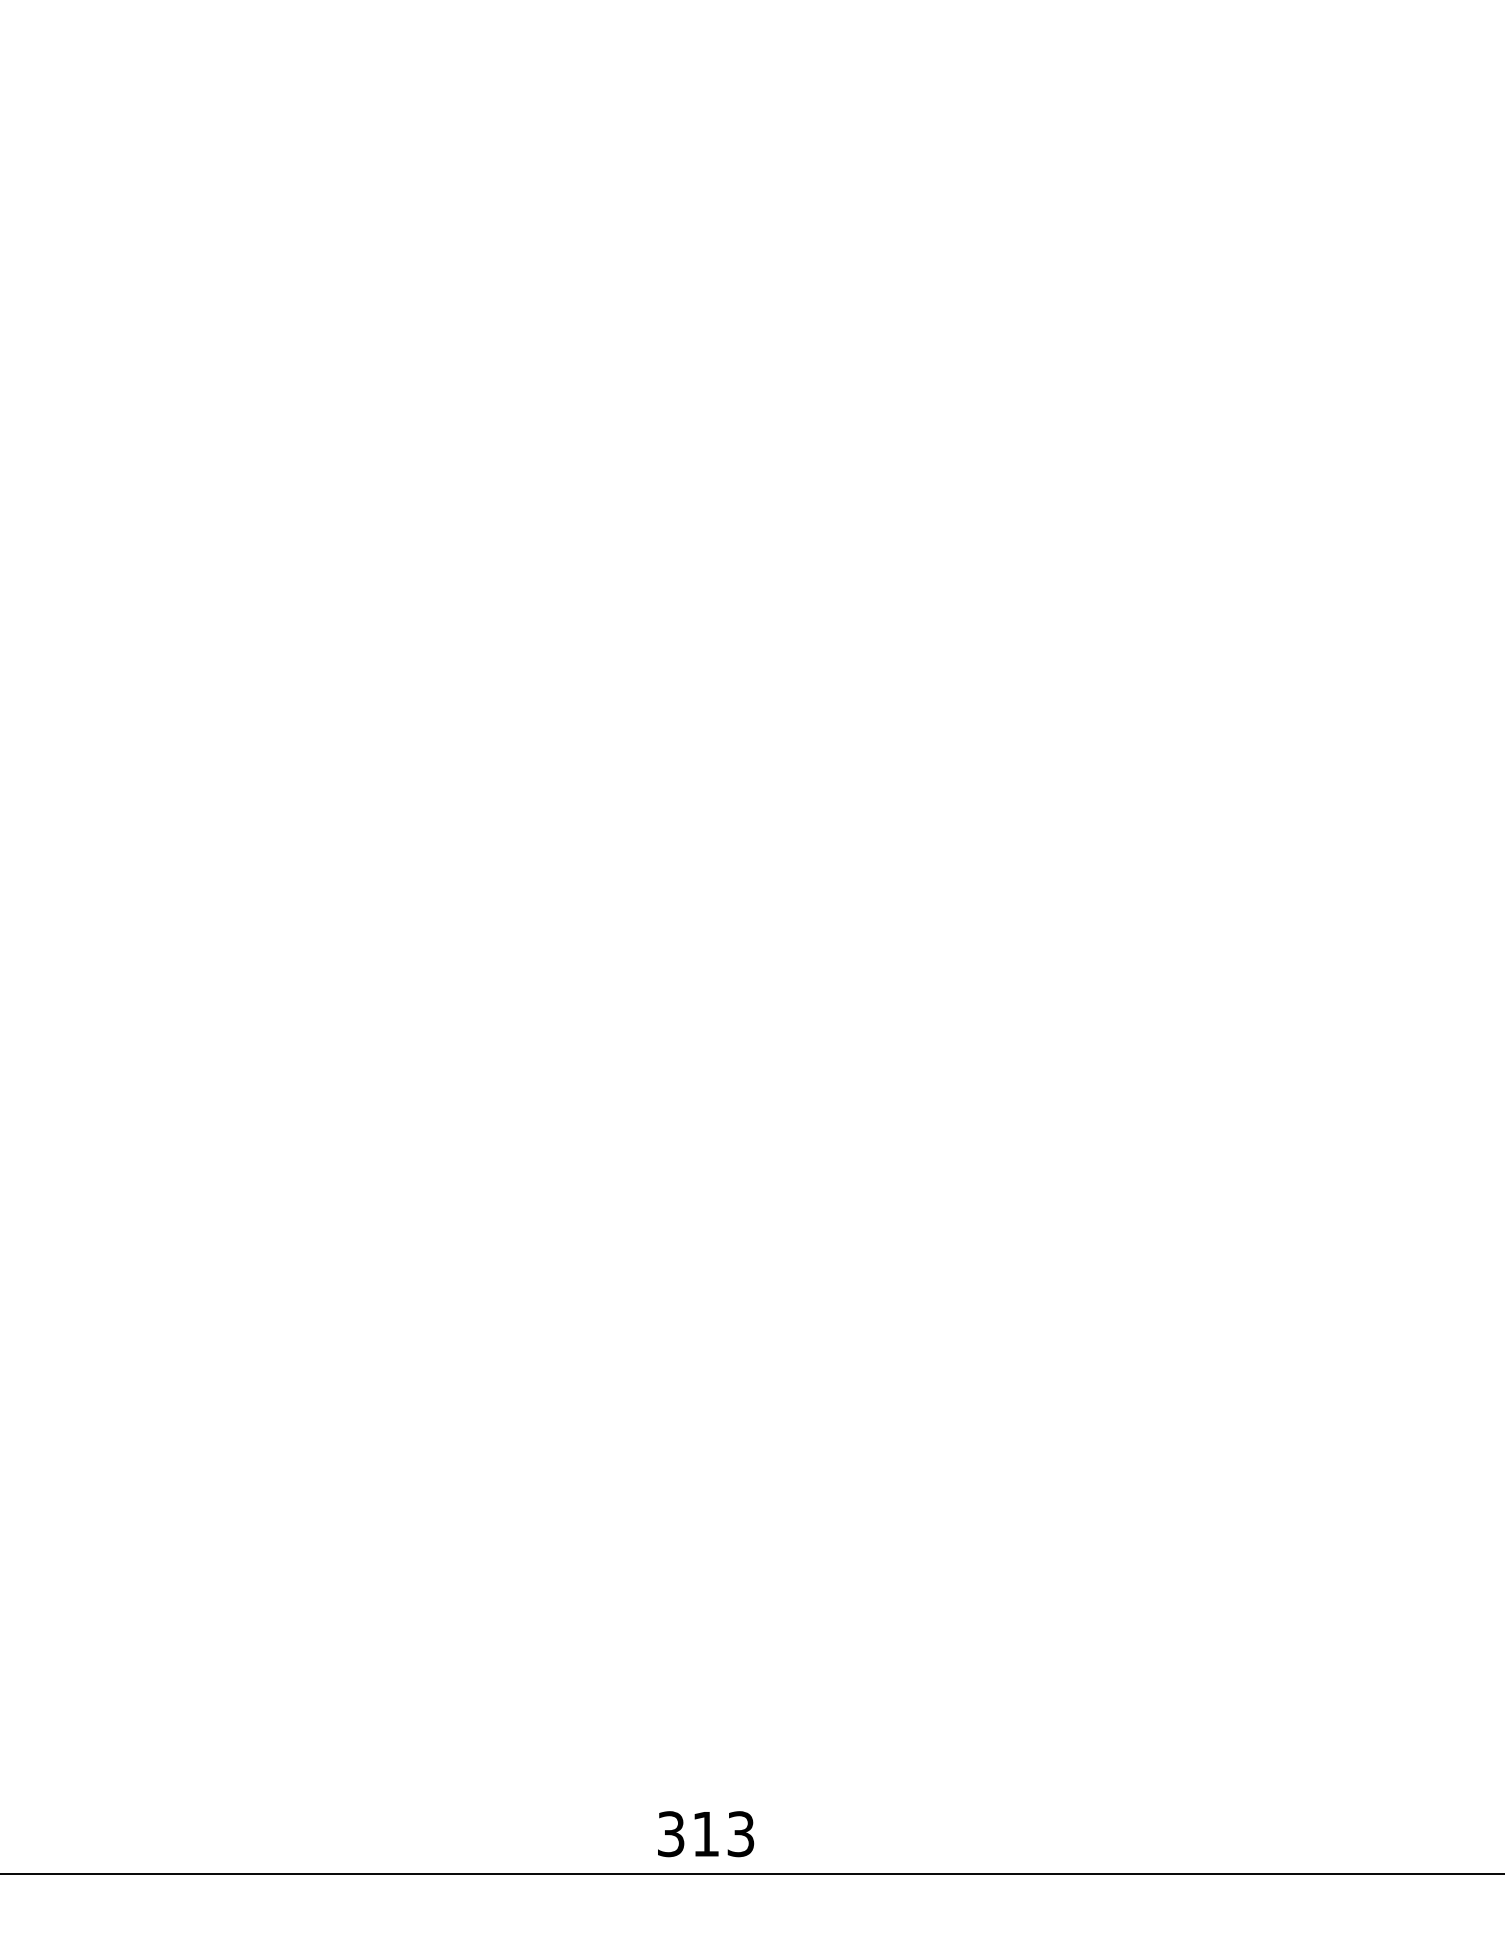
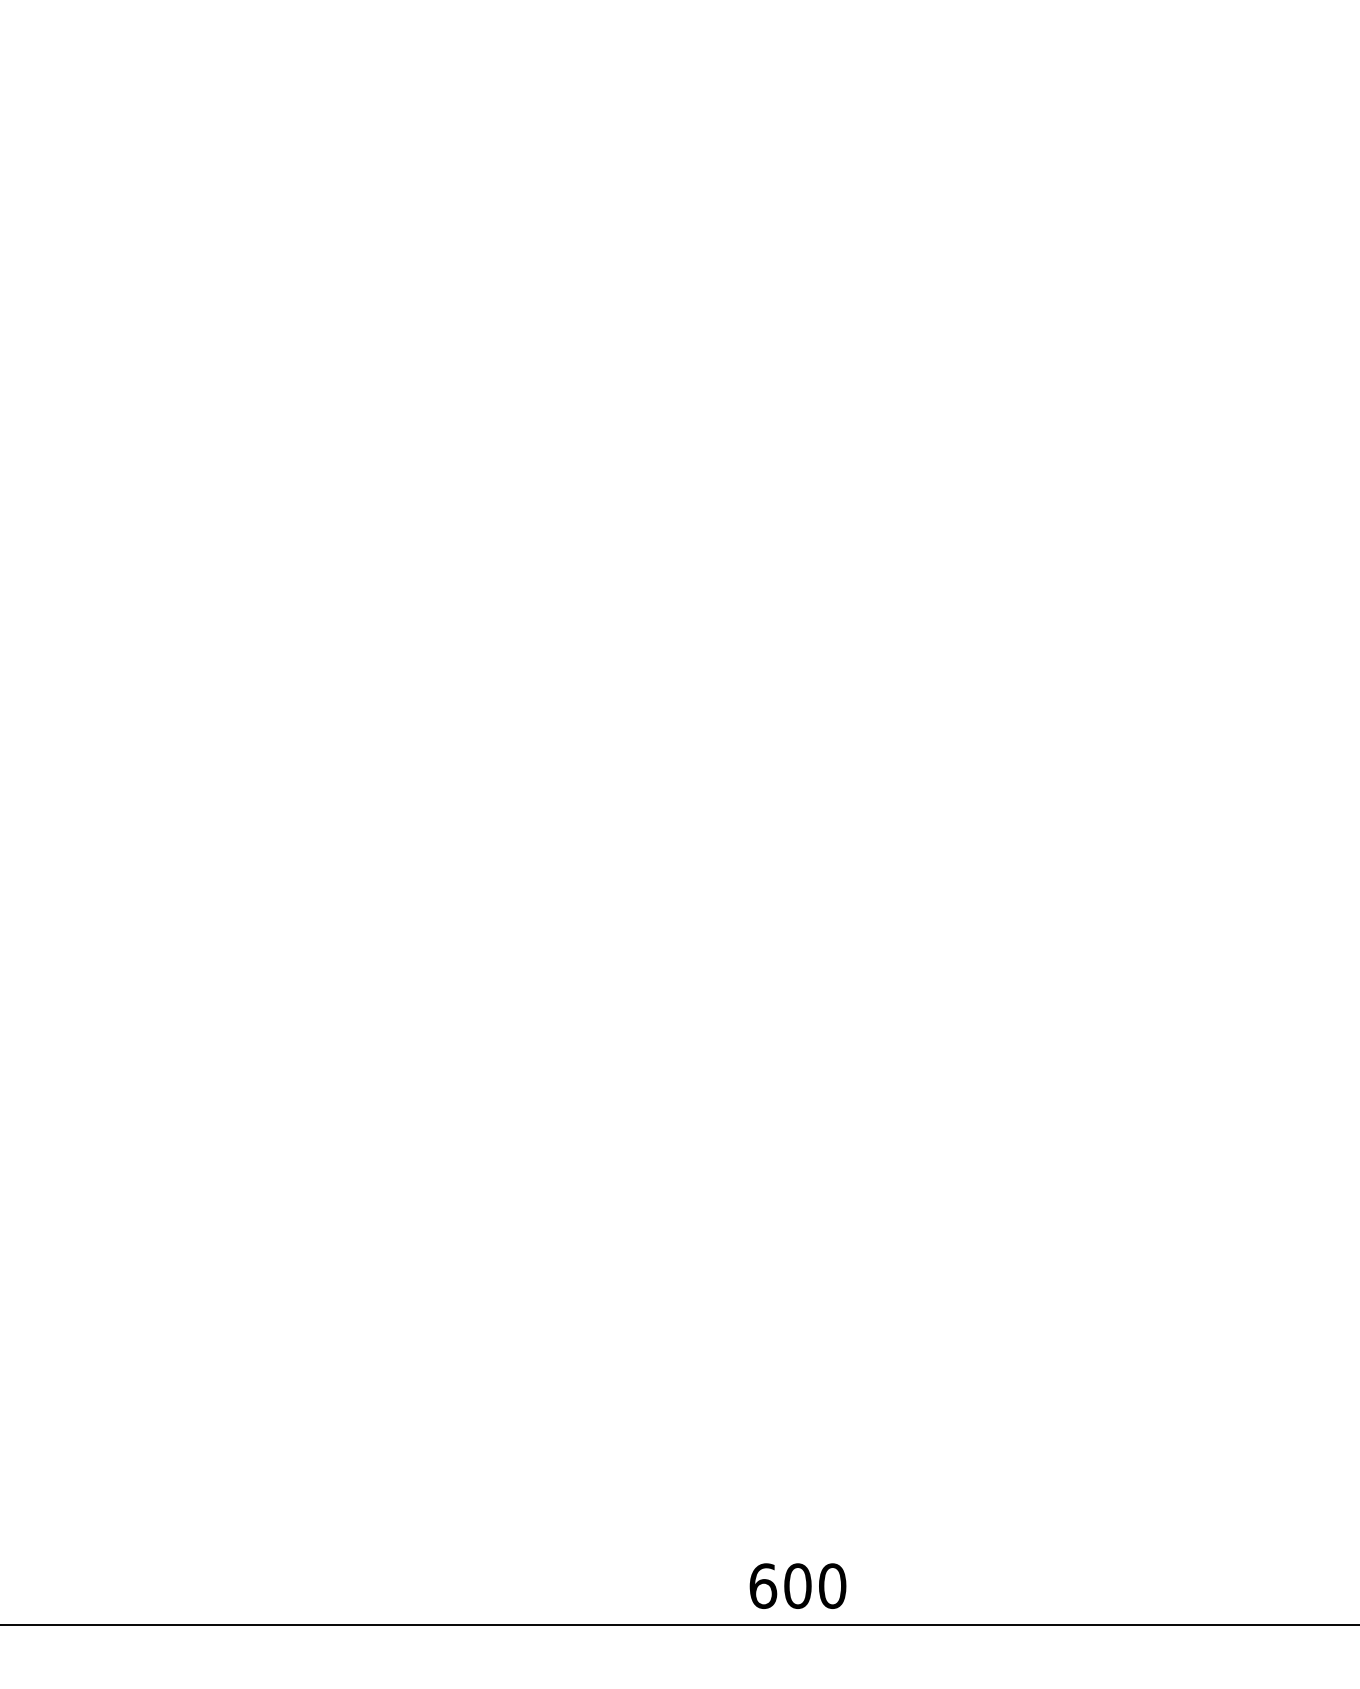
text: (705, 1834) -> (797, 1586), 313 -> 600

